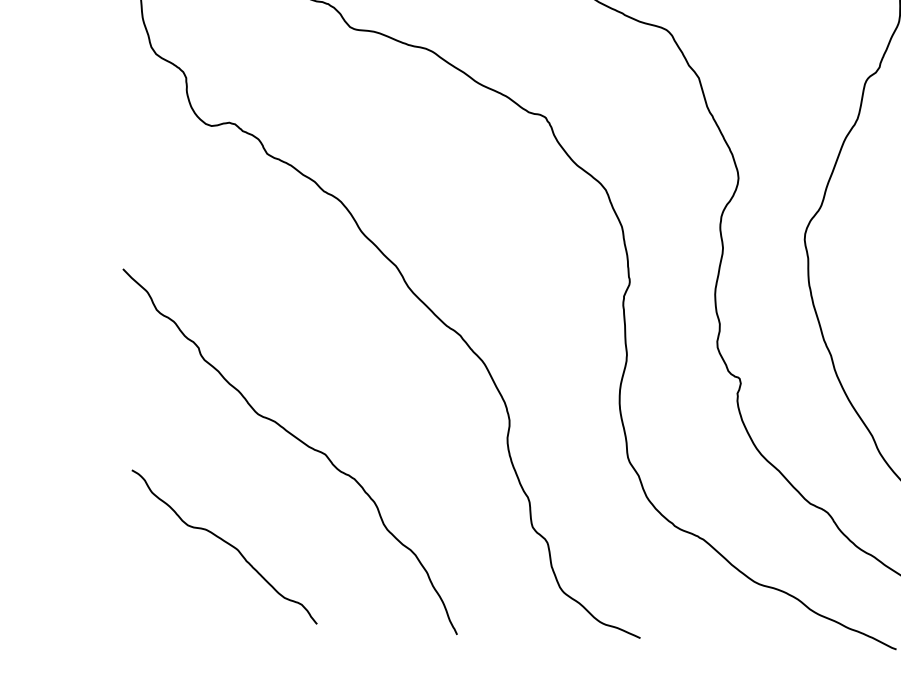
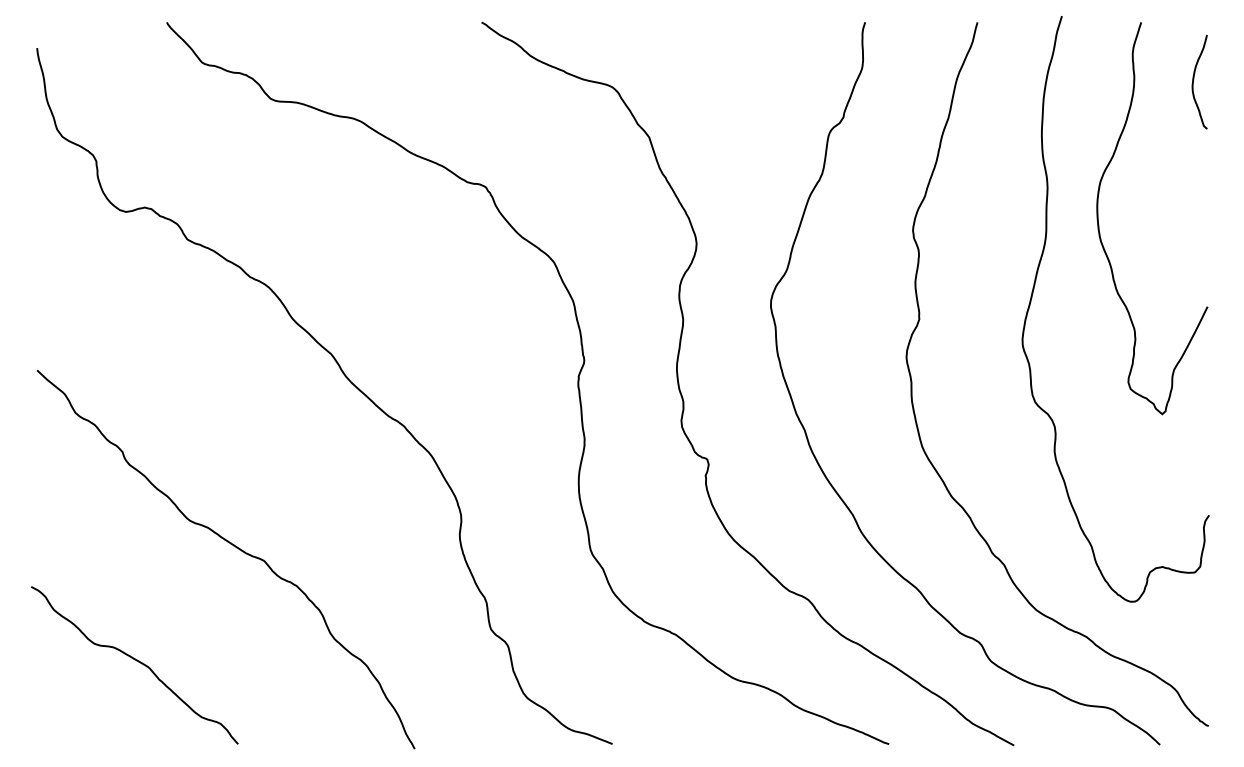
curve: (226, 543) -> (136, 661), moved

